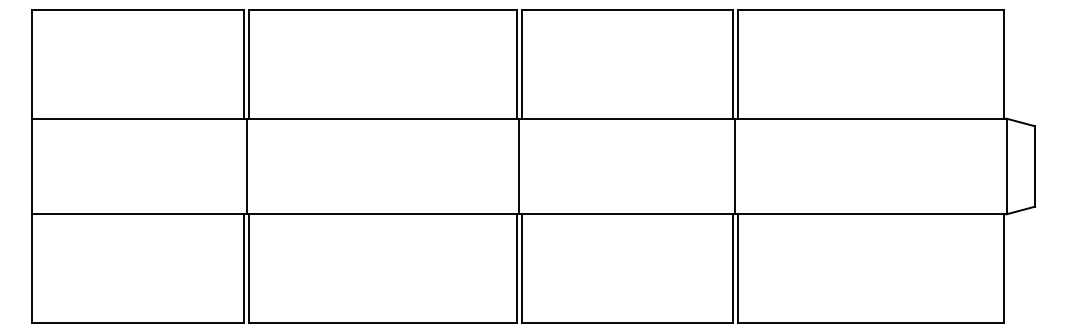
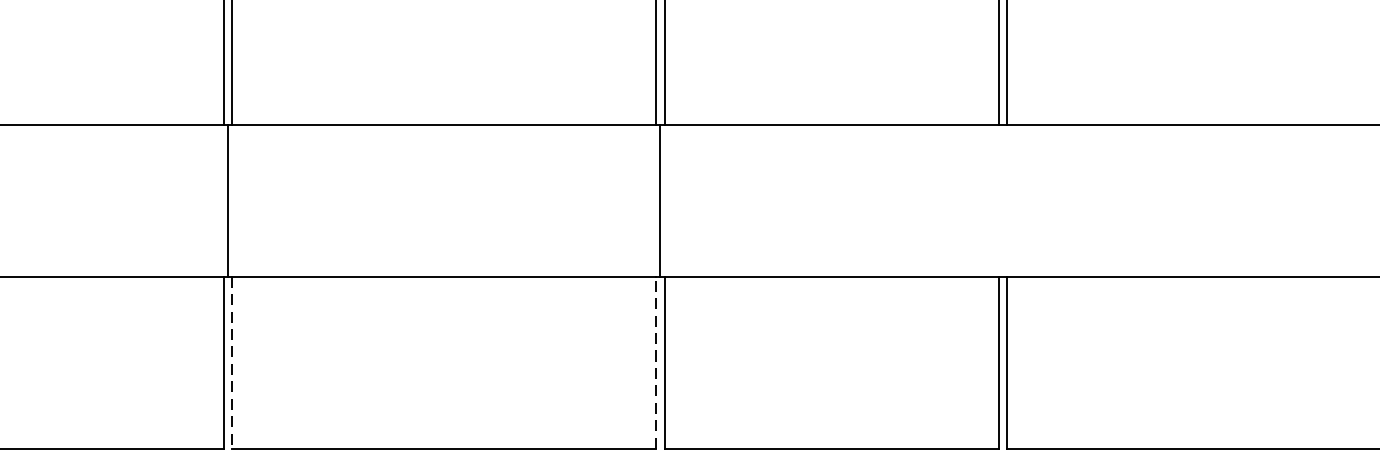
line: (735, 166) -> (1003, 200), removed
line: (516, 268) -> (656, 362), solid -> dashed
line: (249, 269) -> (232, 364), solid -> dashed

